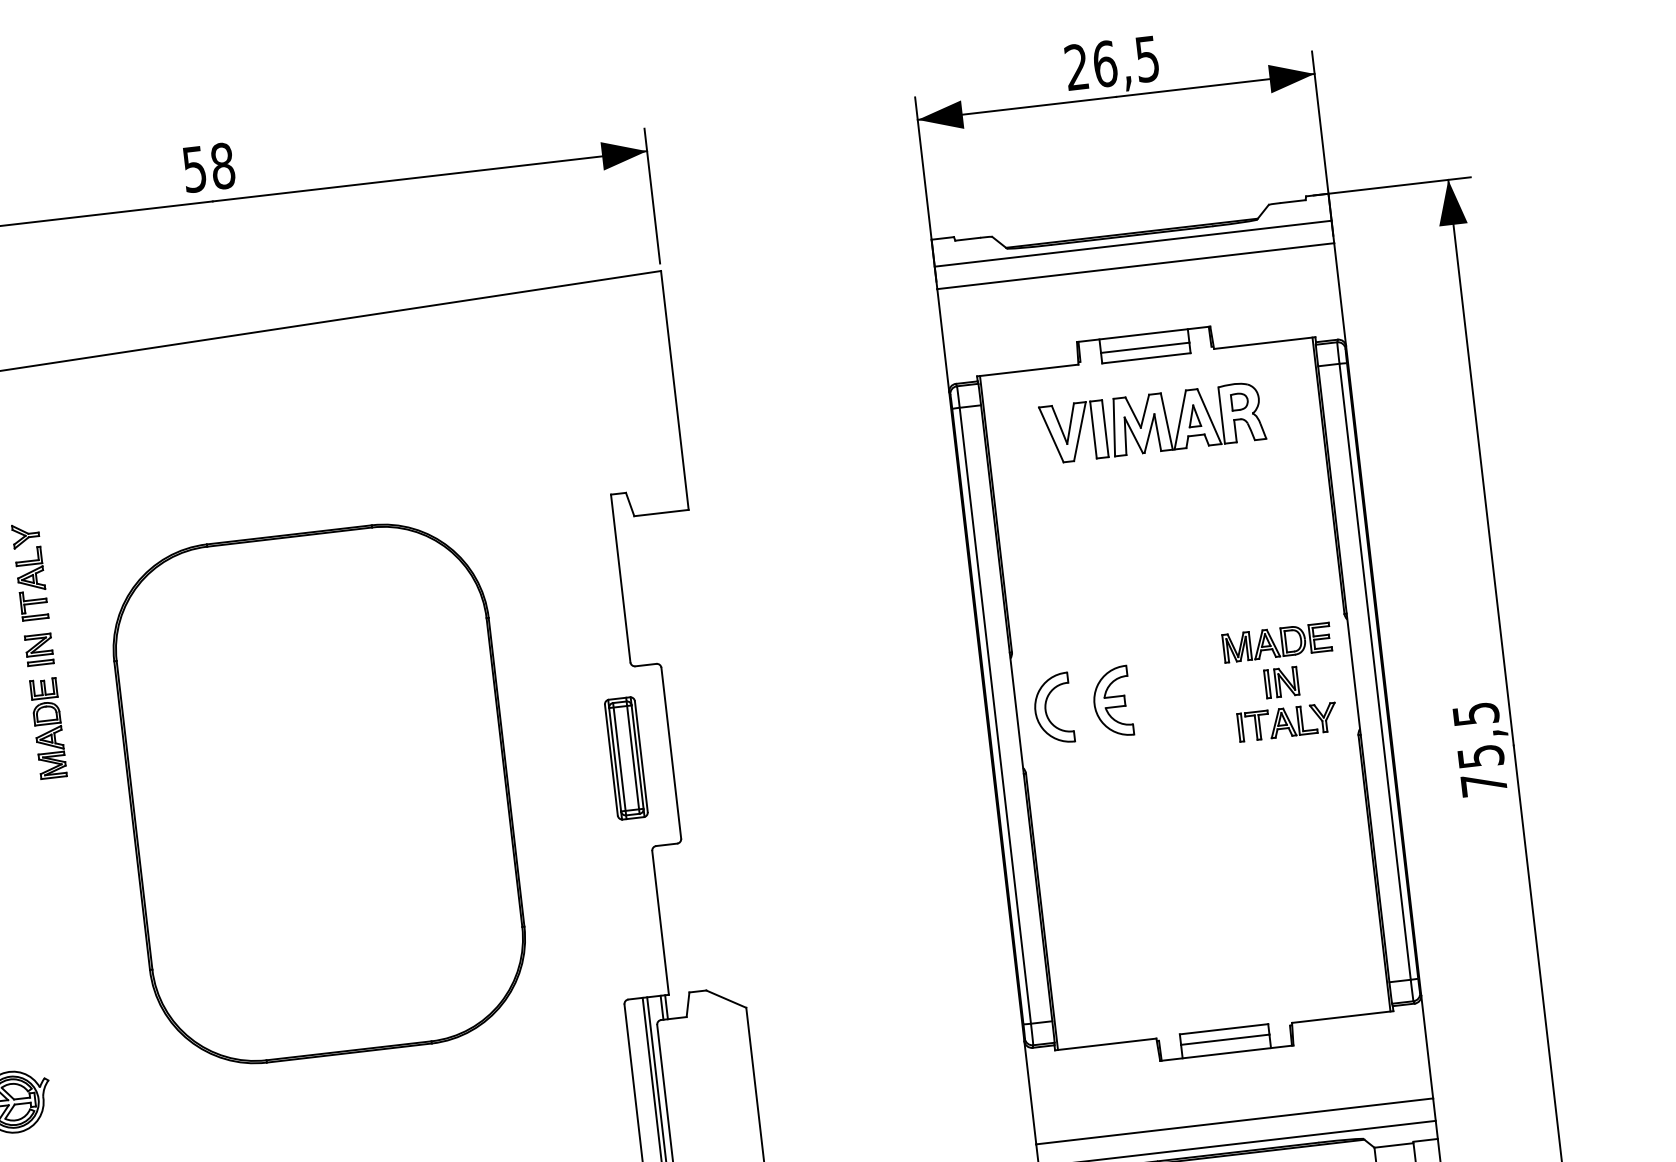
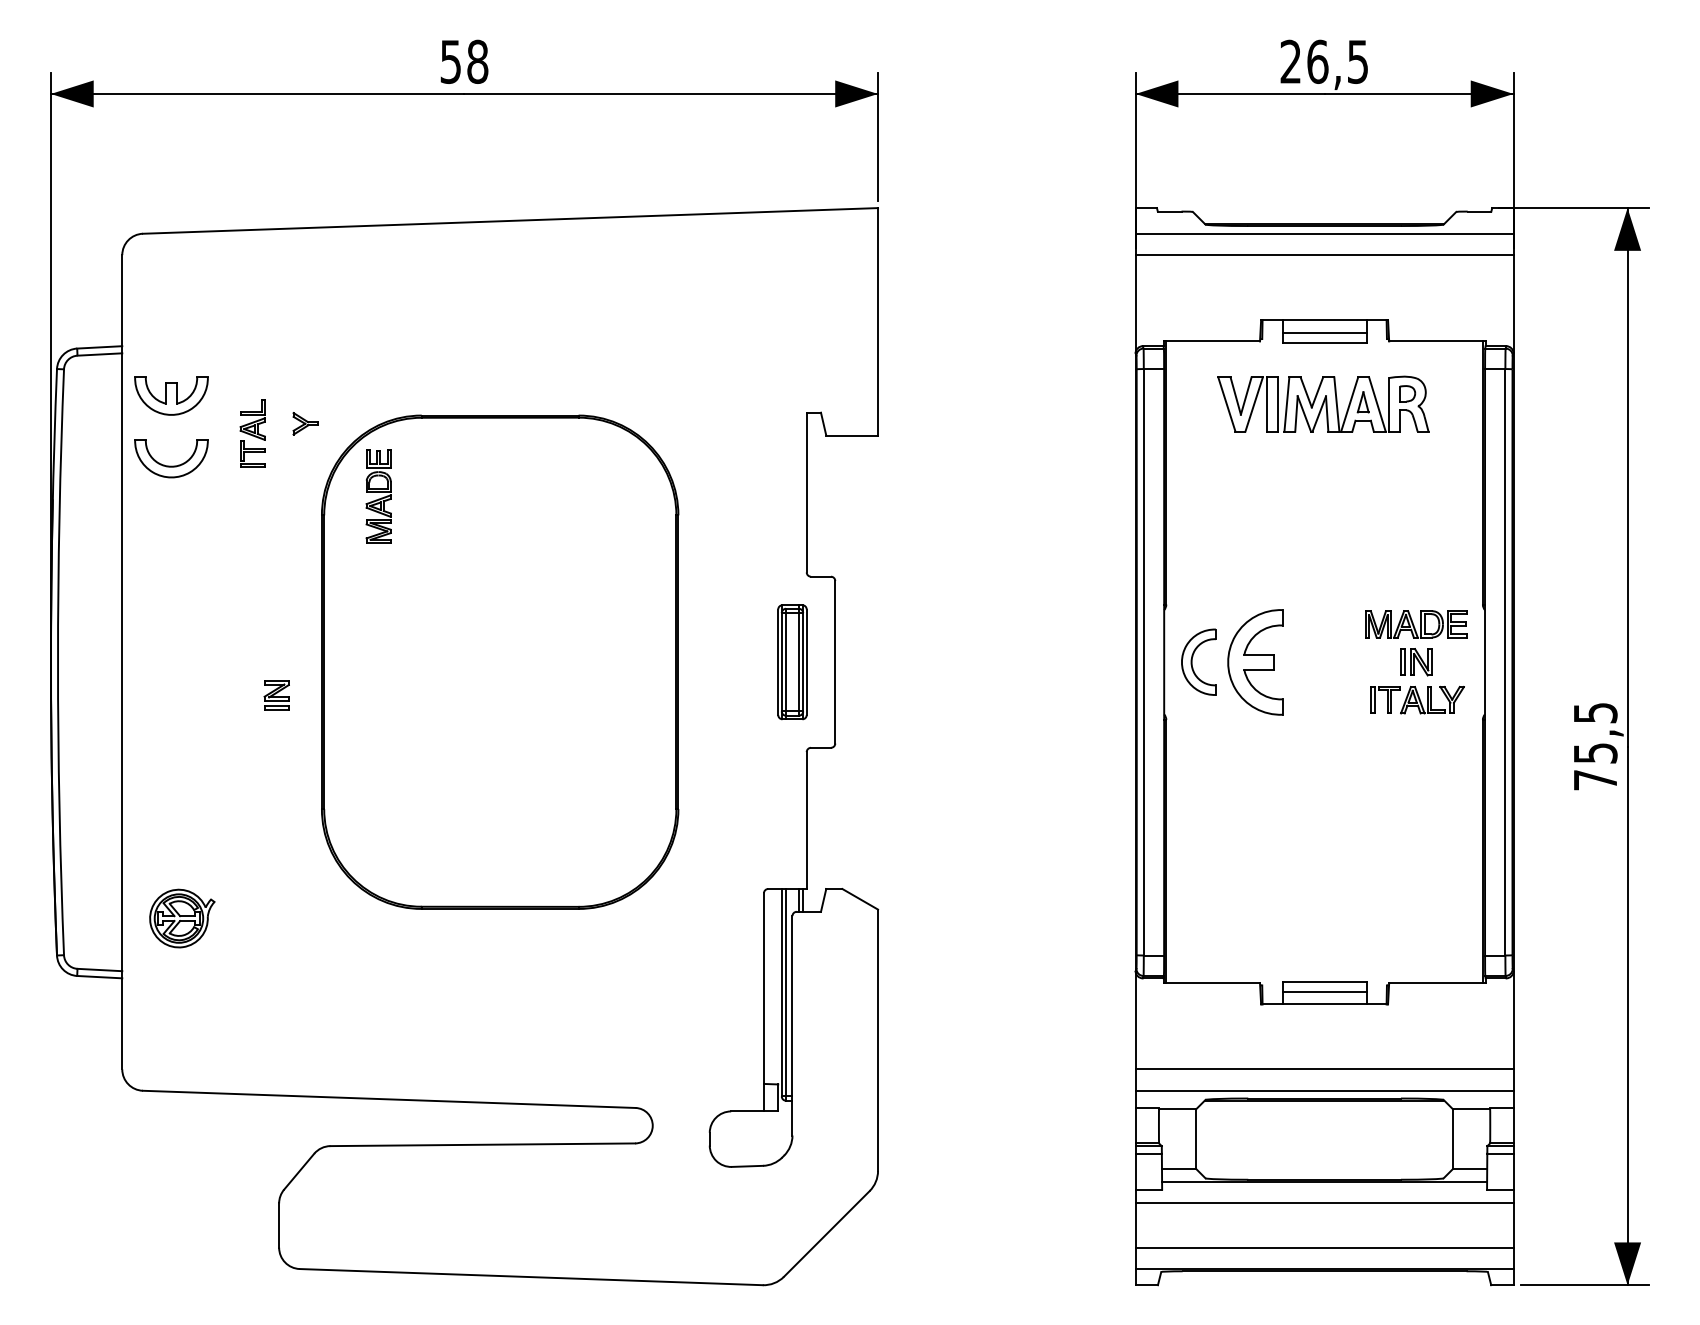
part: (25, 535) -> (305, 423), moved
part: (39, 649) -> (276, 695), moved
part: (1111, 701) -> (1254, 661), size x1.6
part: (48, 728) -> (378, 496), moved

